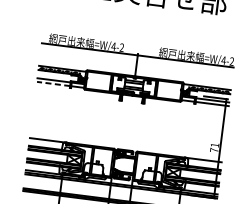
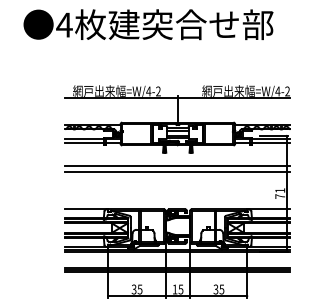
line: (53, 84) -> (84, 143), dashed -> solid
line: (130, 113) -> (177, 166), added
line: (129, 118) -> (177, 172), added

